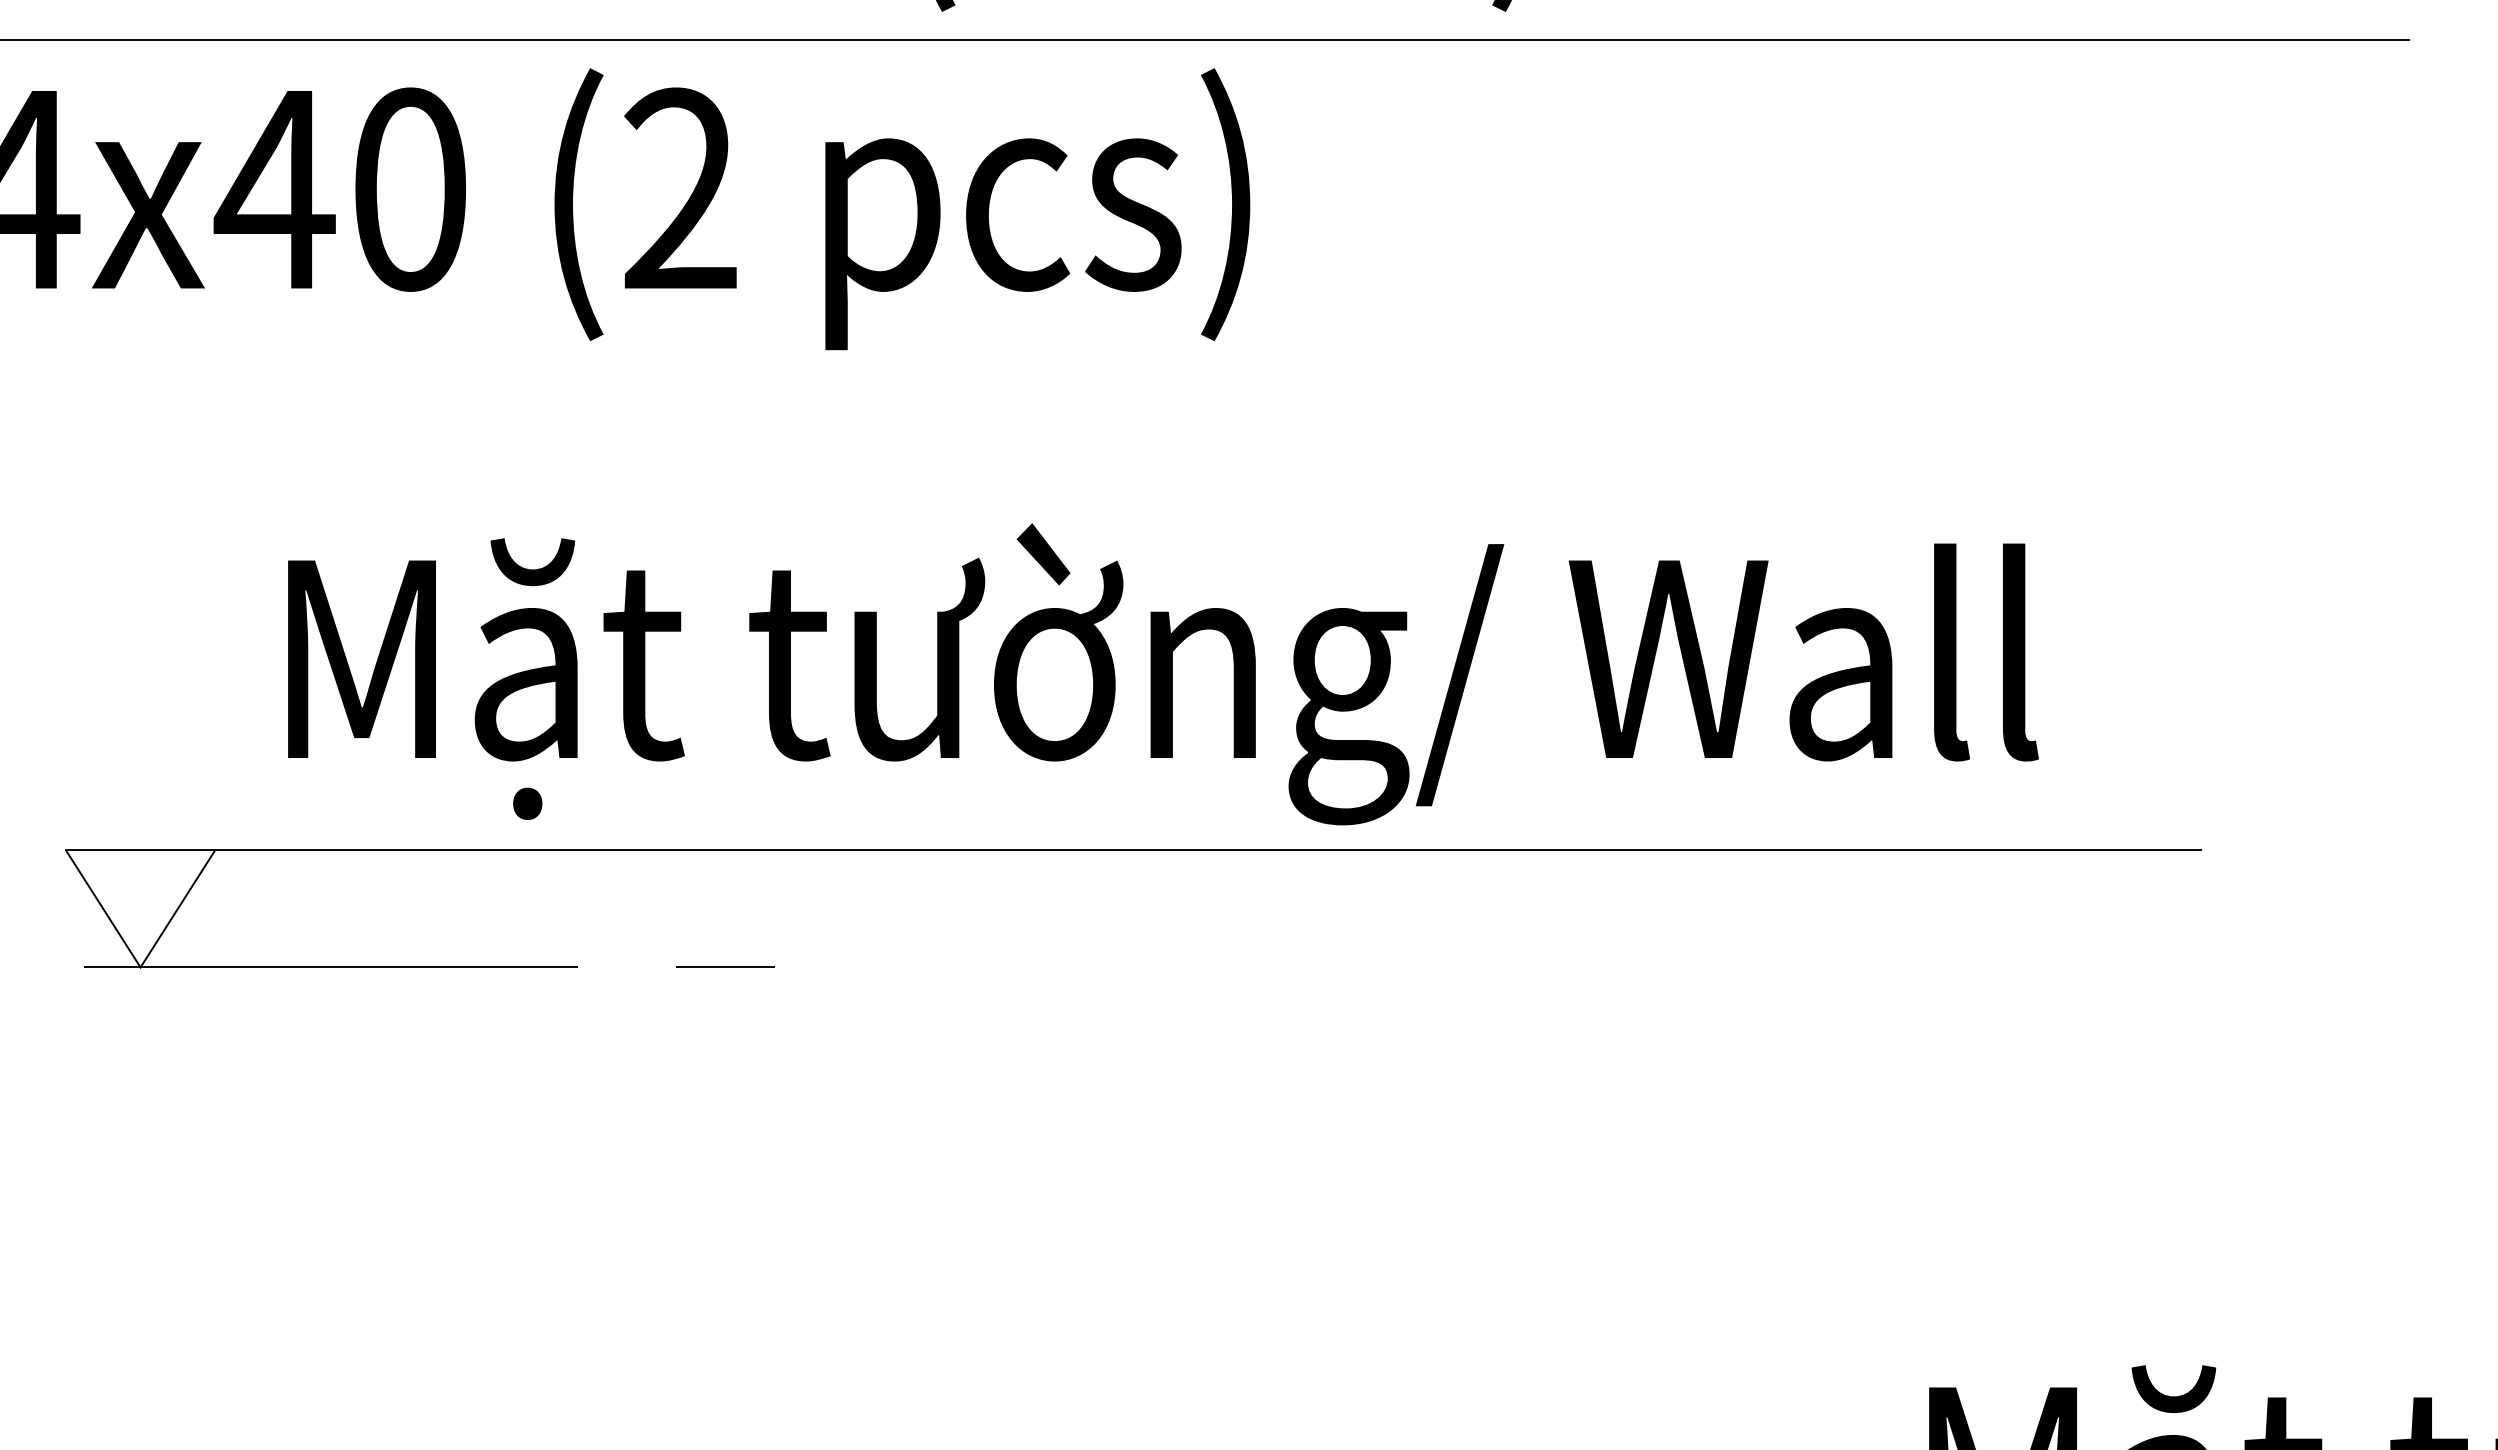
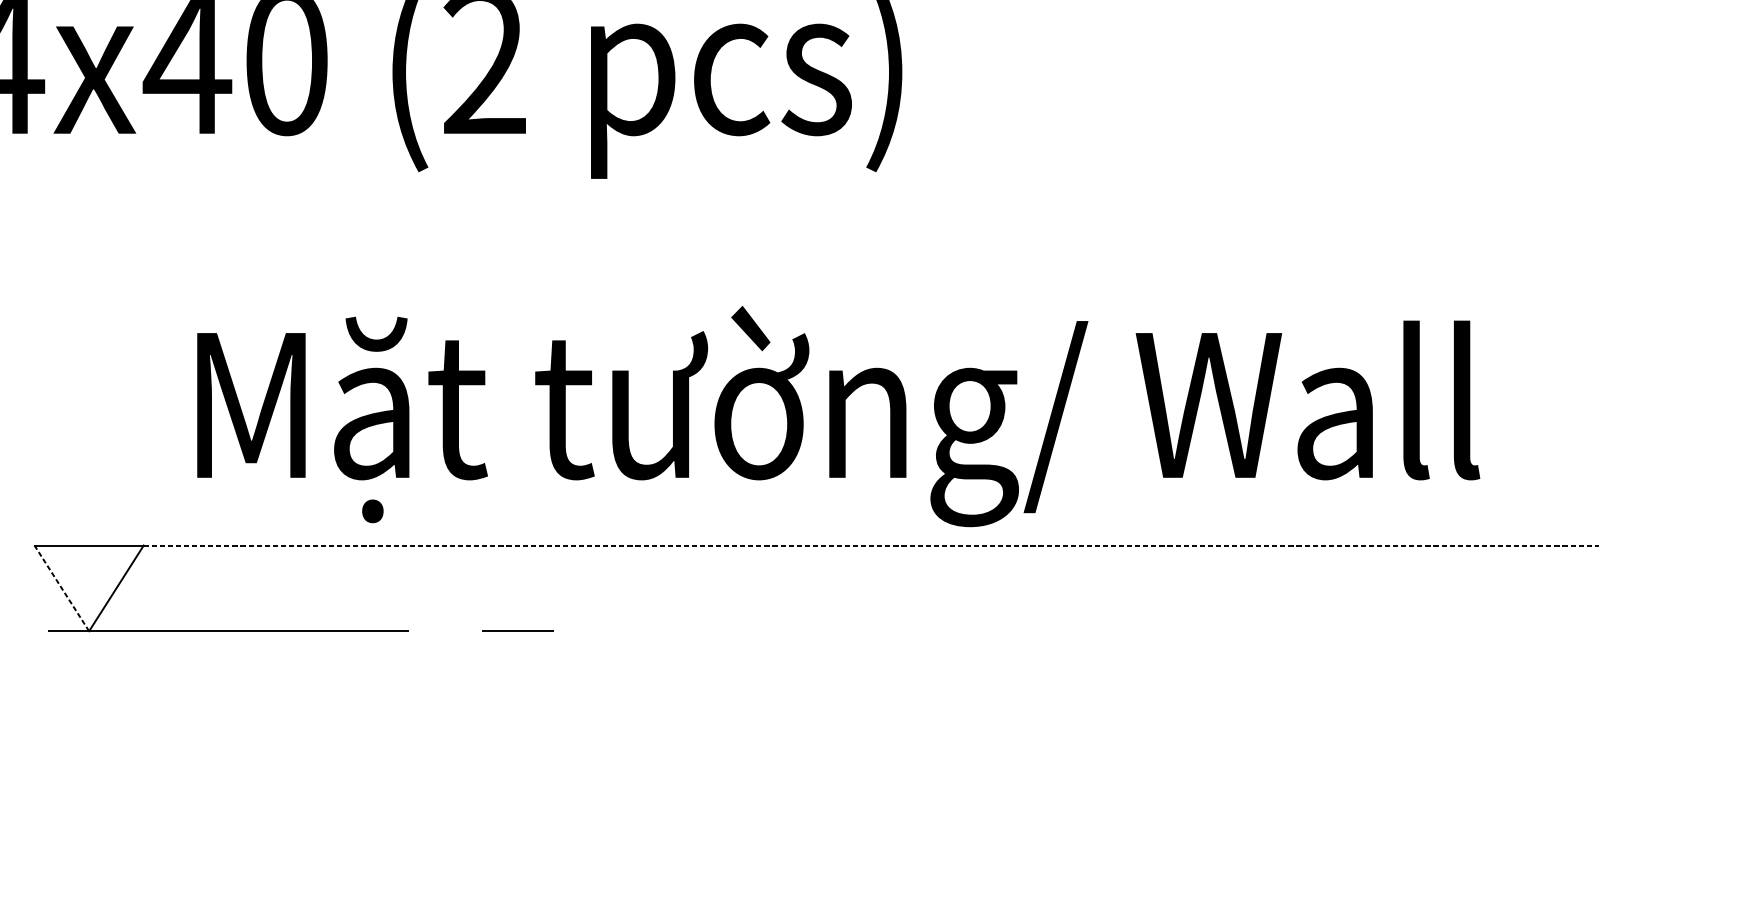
line: (1208, 850) -> (871, 545), solid -> dashed
line: (103, 908) -> (61, 588), solid -> dashed

